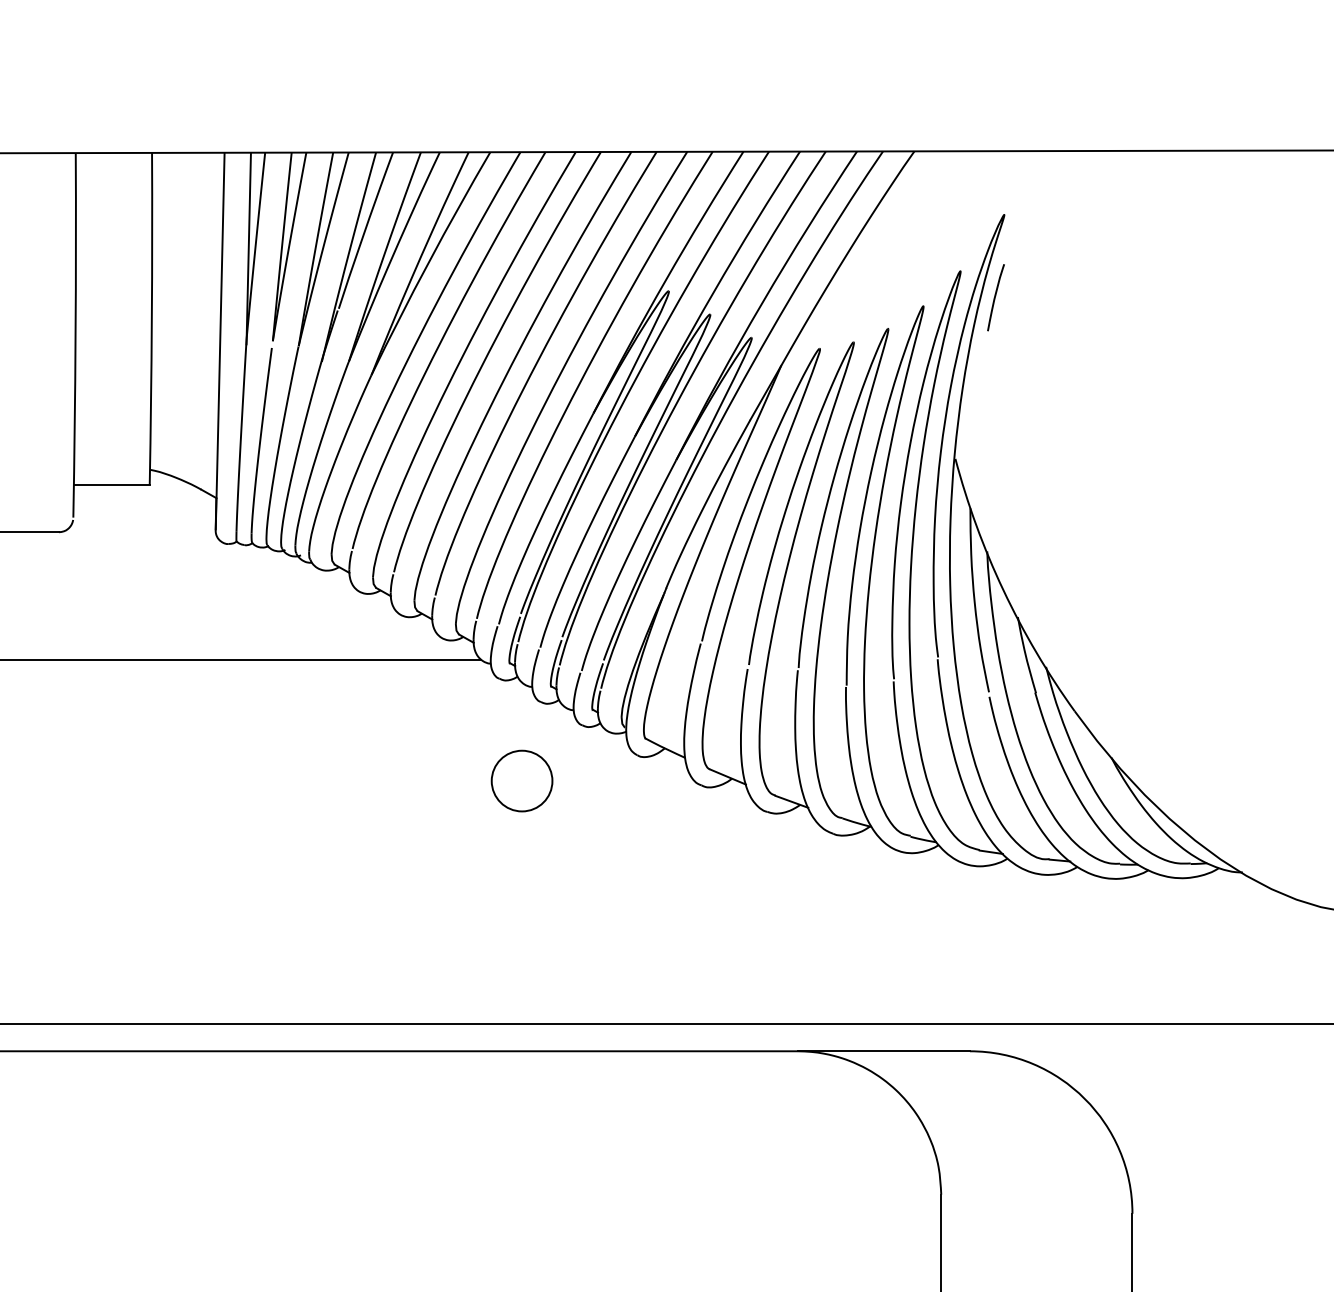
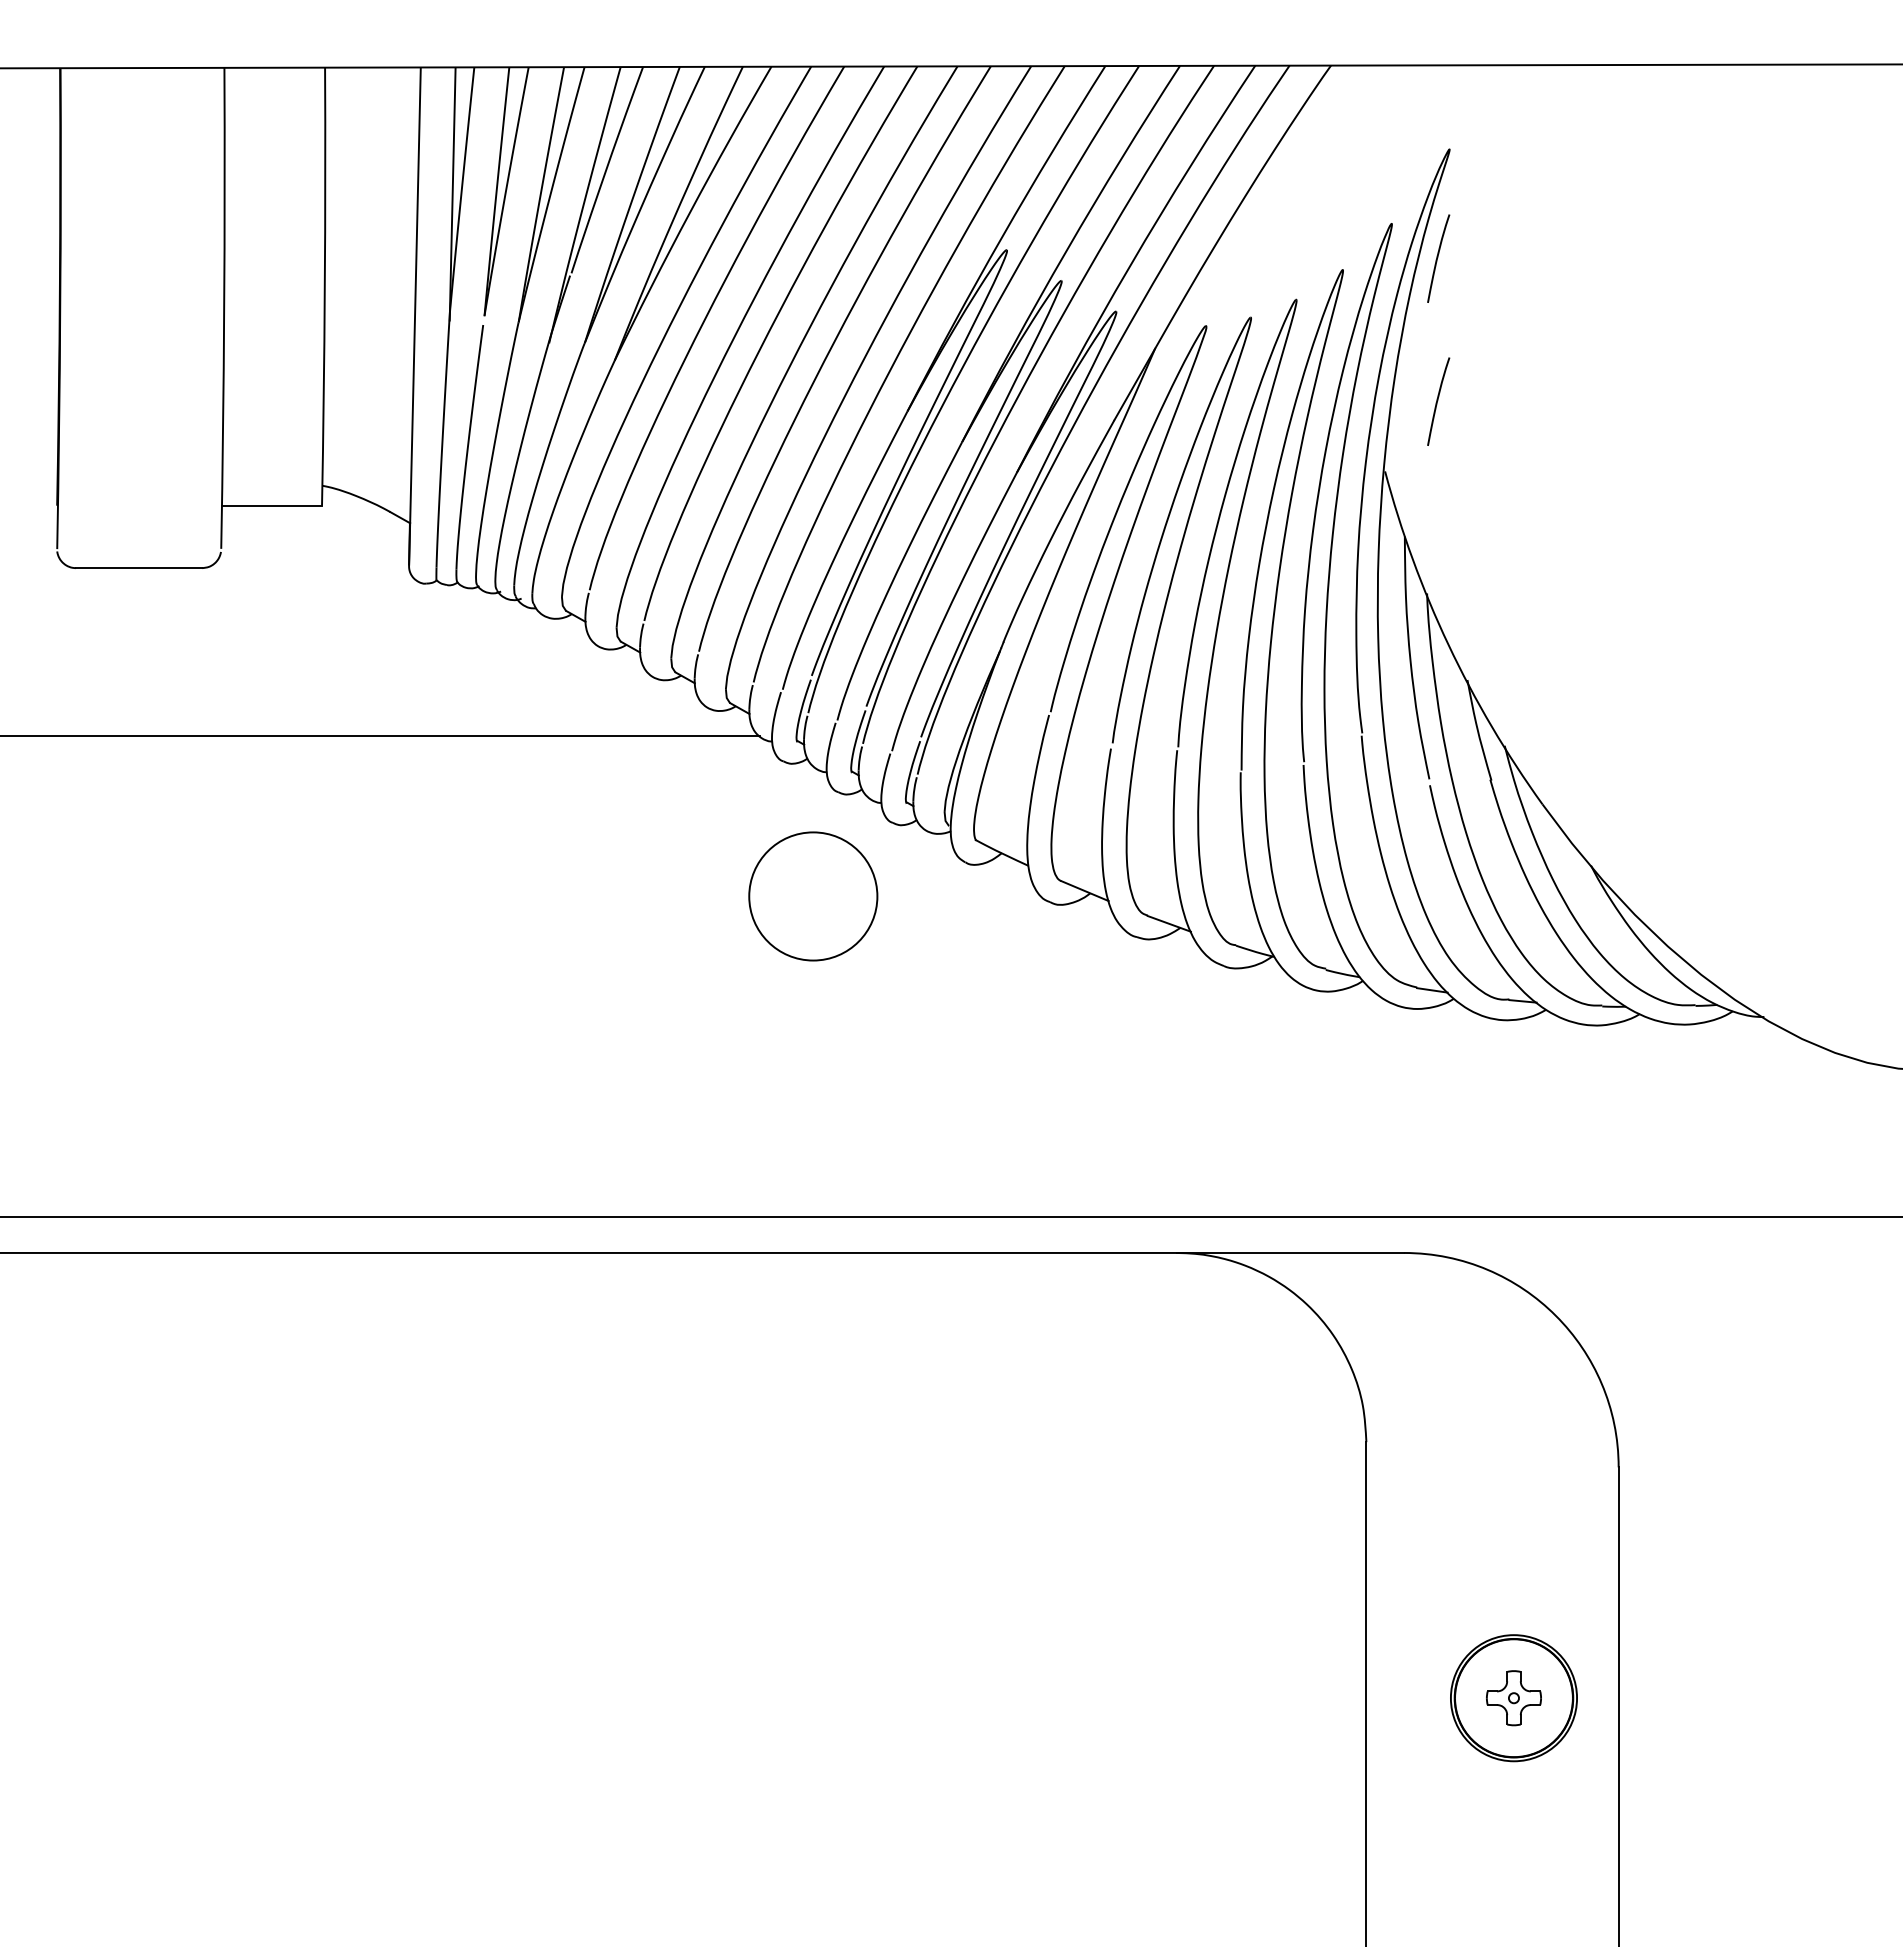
curve: (995, 405) -> (1438, 400), added
circle: (522, 781) -> (813, 896), size x1.6

